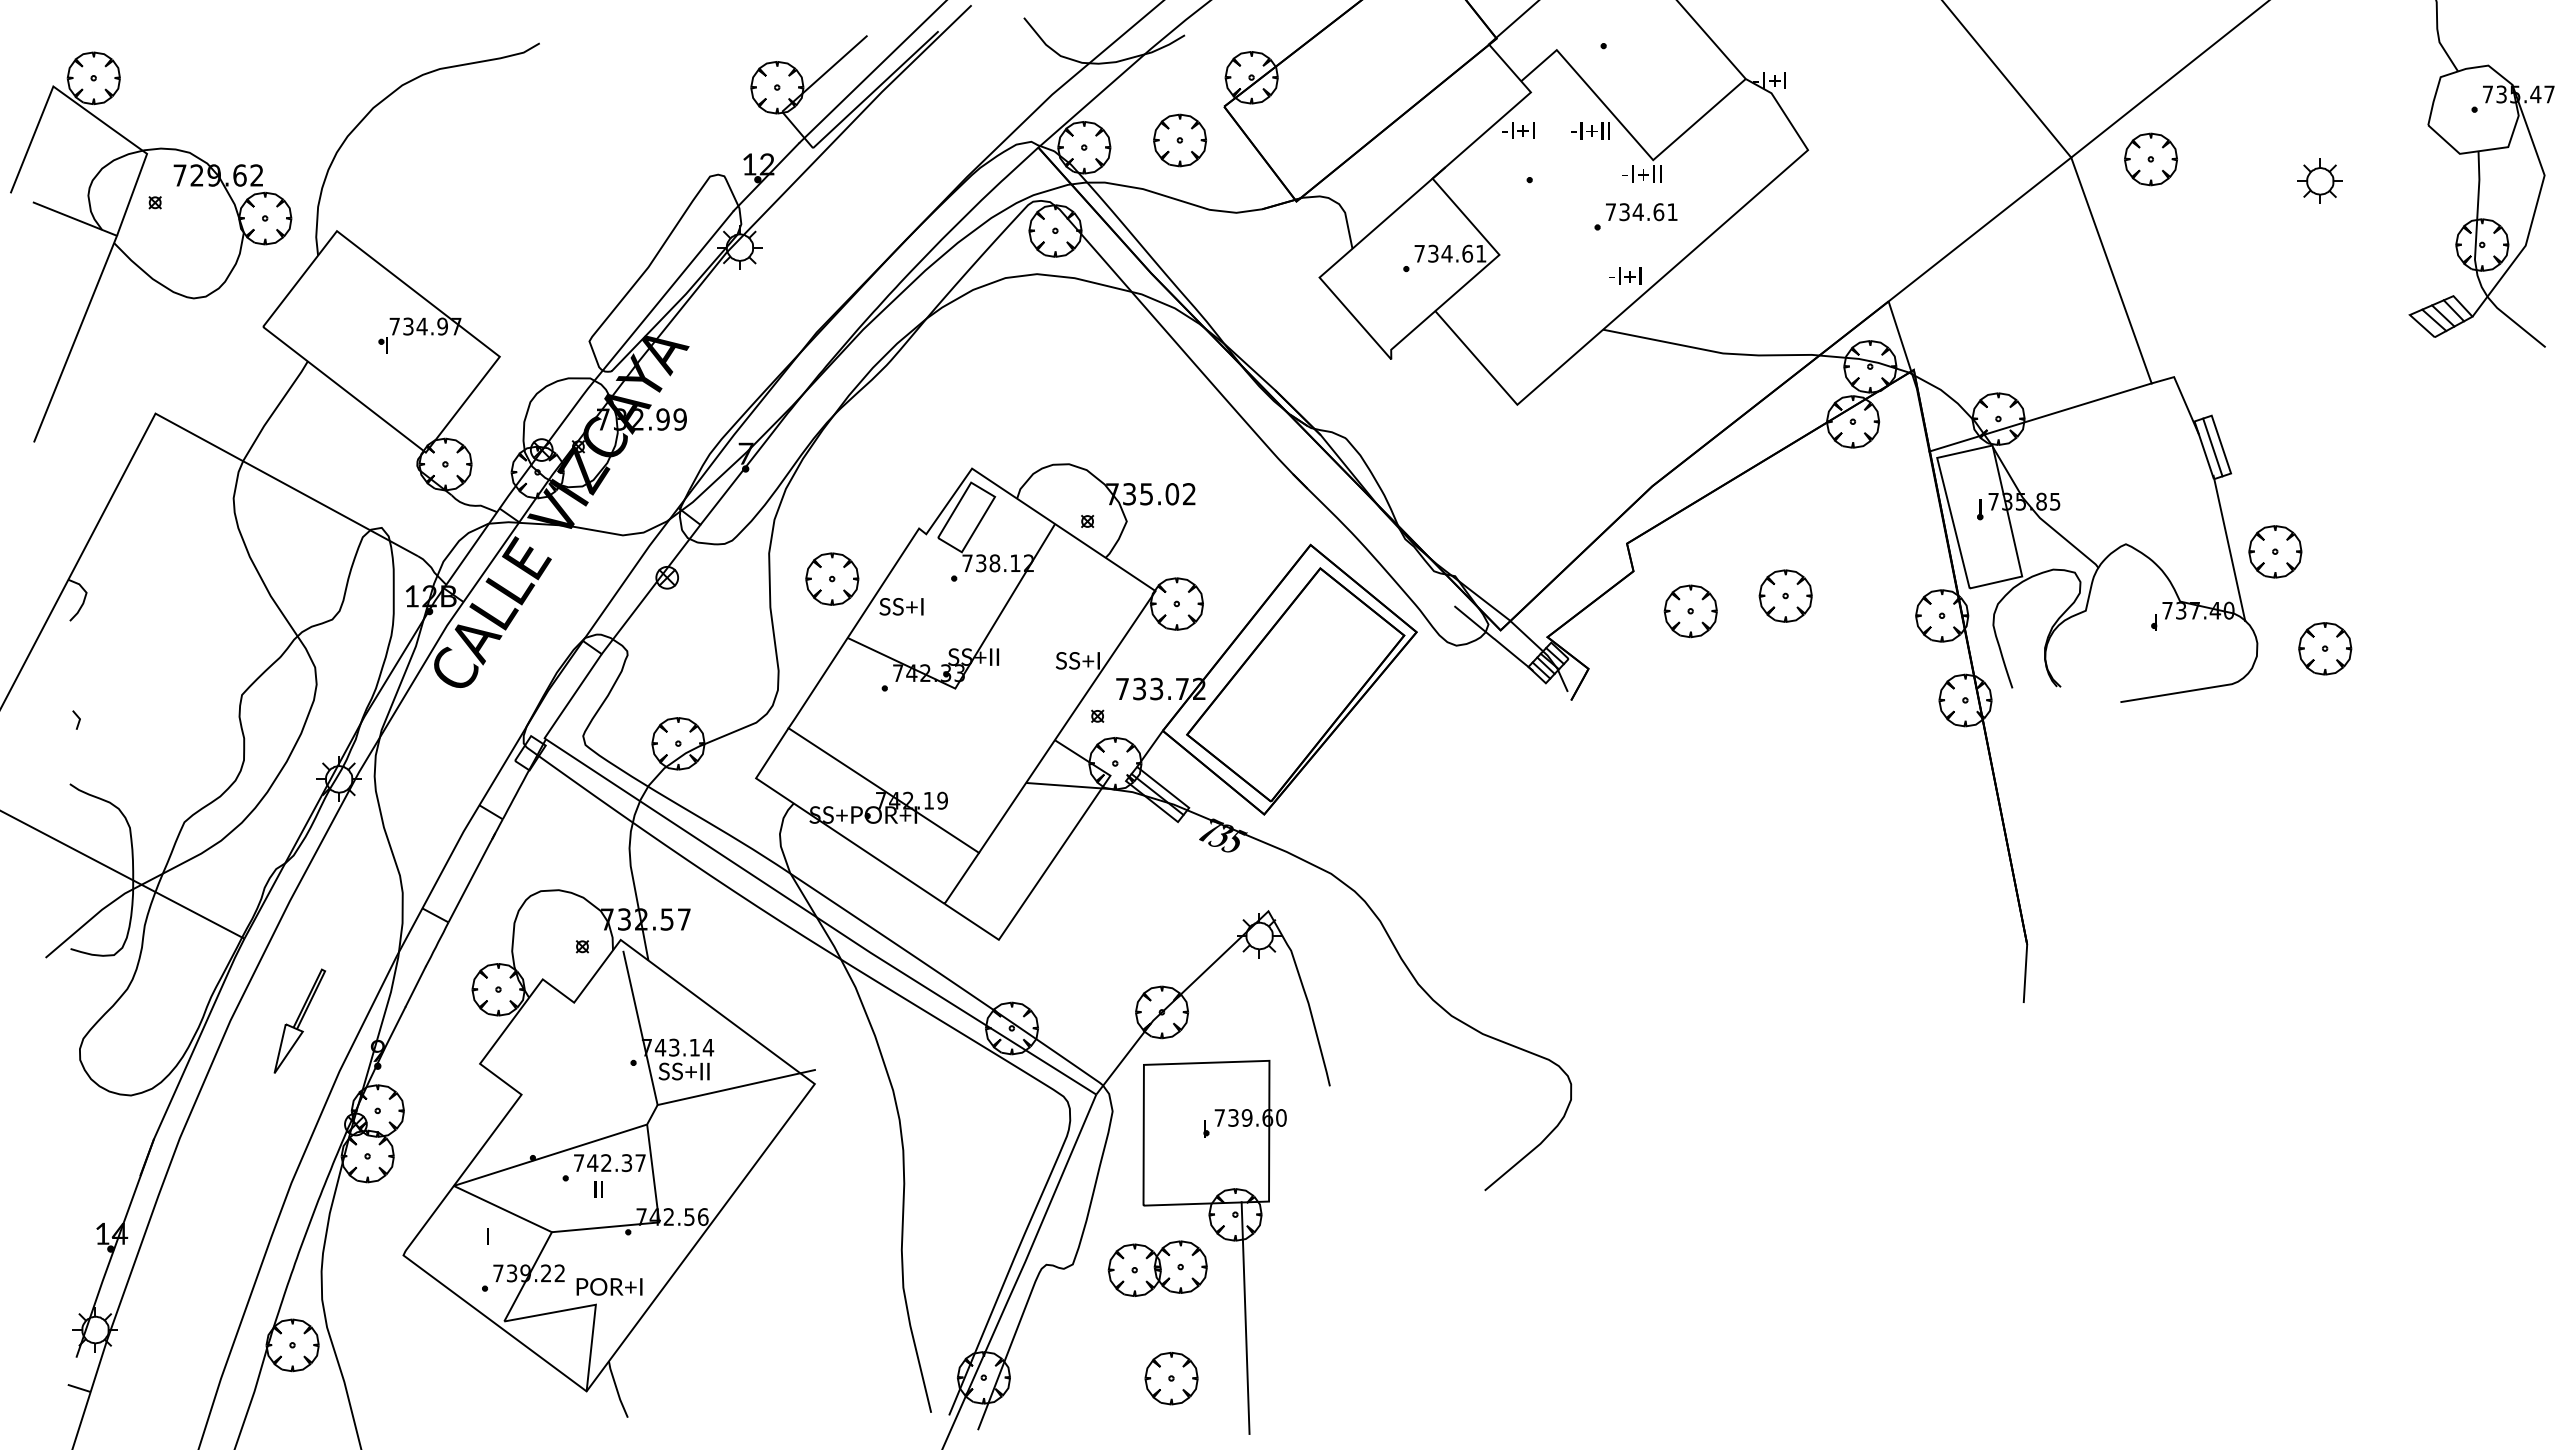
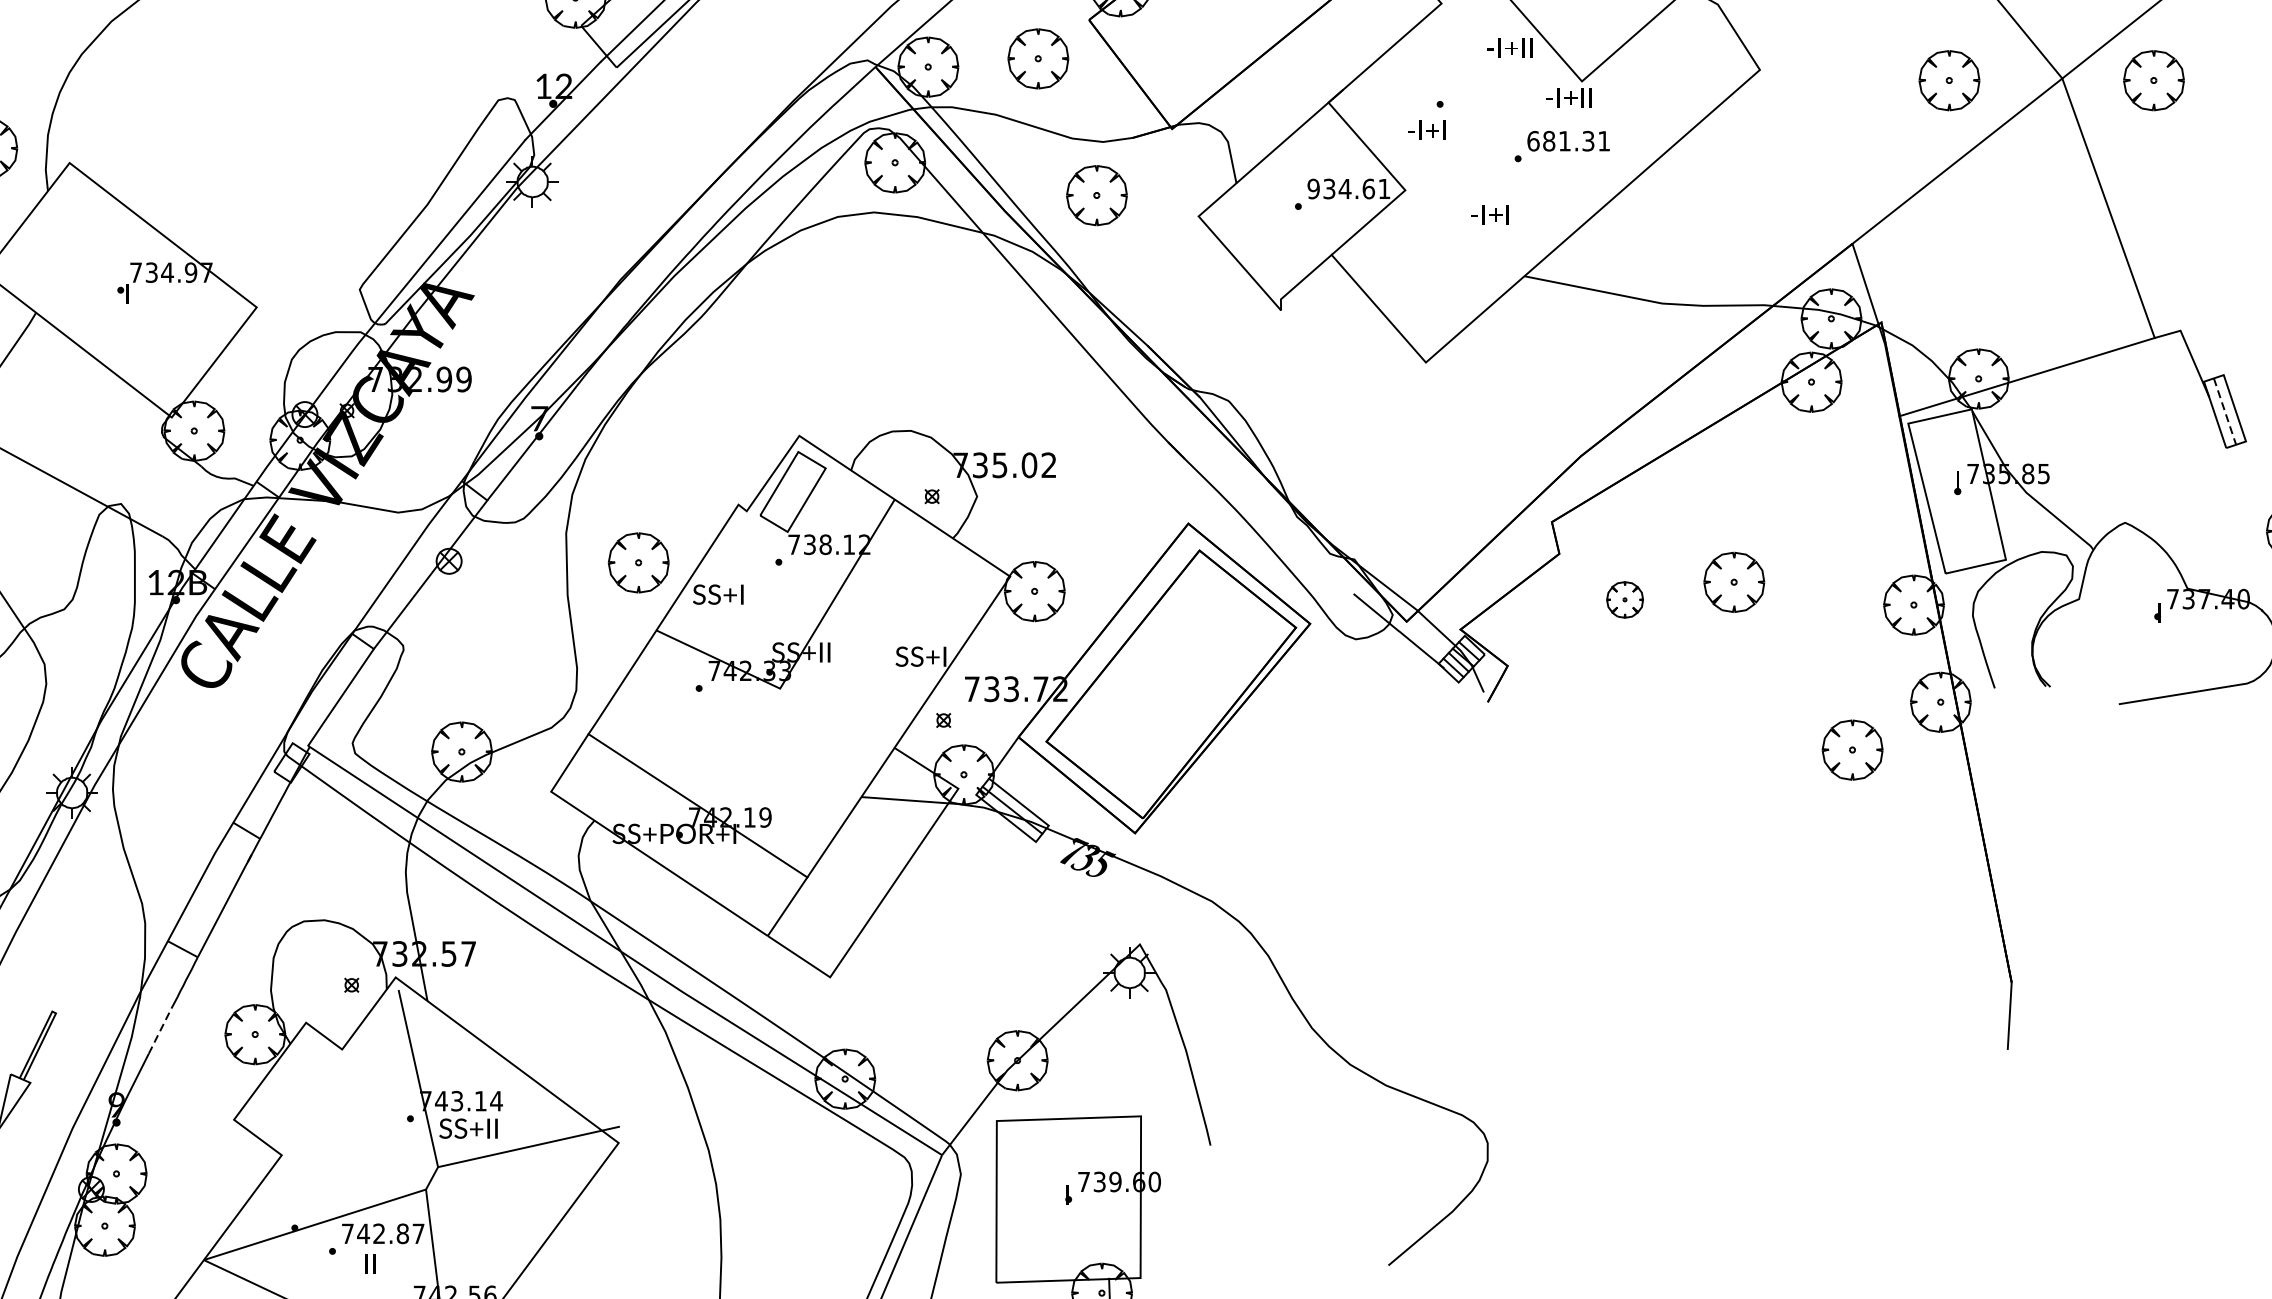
text: (1518, 130) -> (1427, 130), moved
part: (1972, 159) -> (1948, 80), added
text: (1634, 212) -> (1560, 141), 734.61 -> 681.31
text: (1419, 253) -> (1313, 188), 734.61 -> 934.61
part: (1231, 259) -> (1097, 195), added
text: (1625, 275) -> (1490, 213), moved
line: (2213, 447) -> (2225, 411), solid -> dashed
line: (2229, 547) -> (2244, 526), removed
part: (1690, 611) -> (1624, 600), size x0.6
part: (1888, 741) -> (1852, 749), added
line: (415, 986) -> (159, 1030), solid -> dashed
text: (626, 1163) -> (402, 1234), 742.37 -> 742.87

